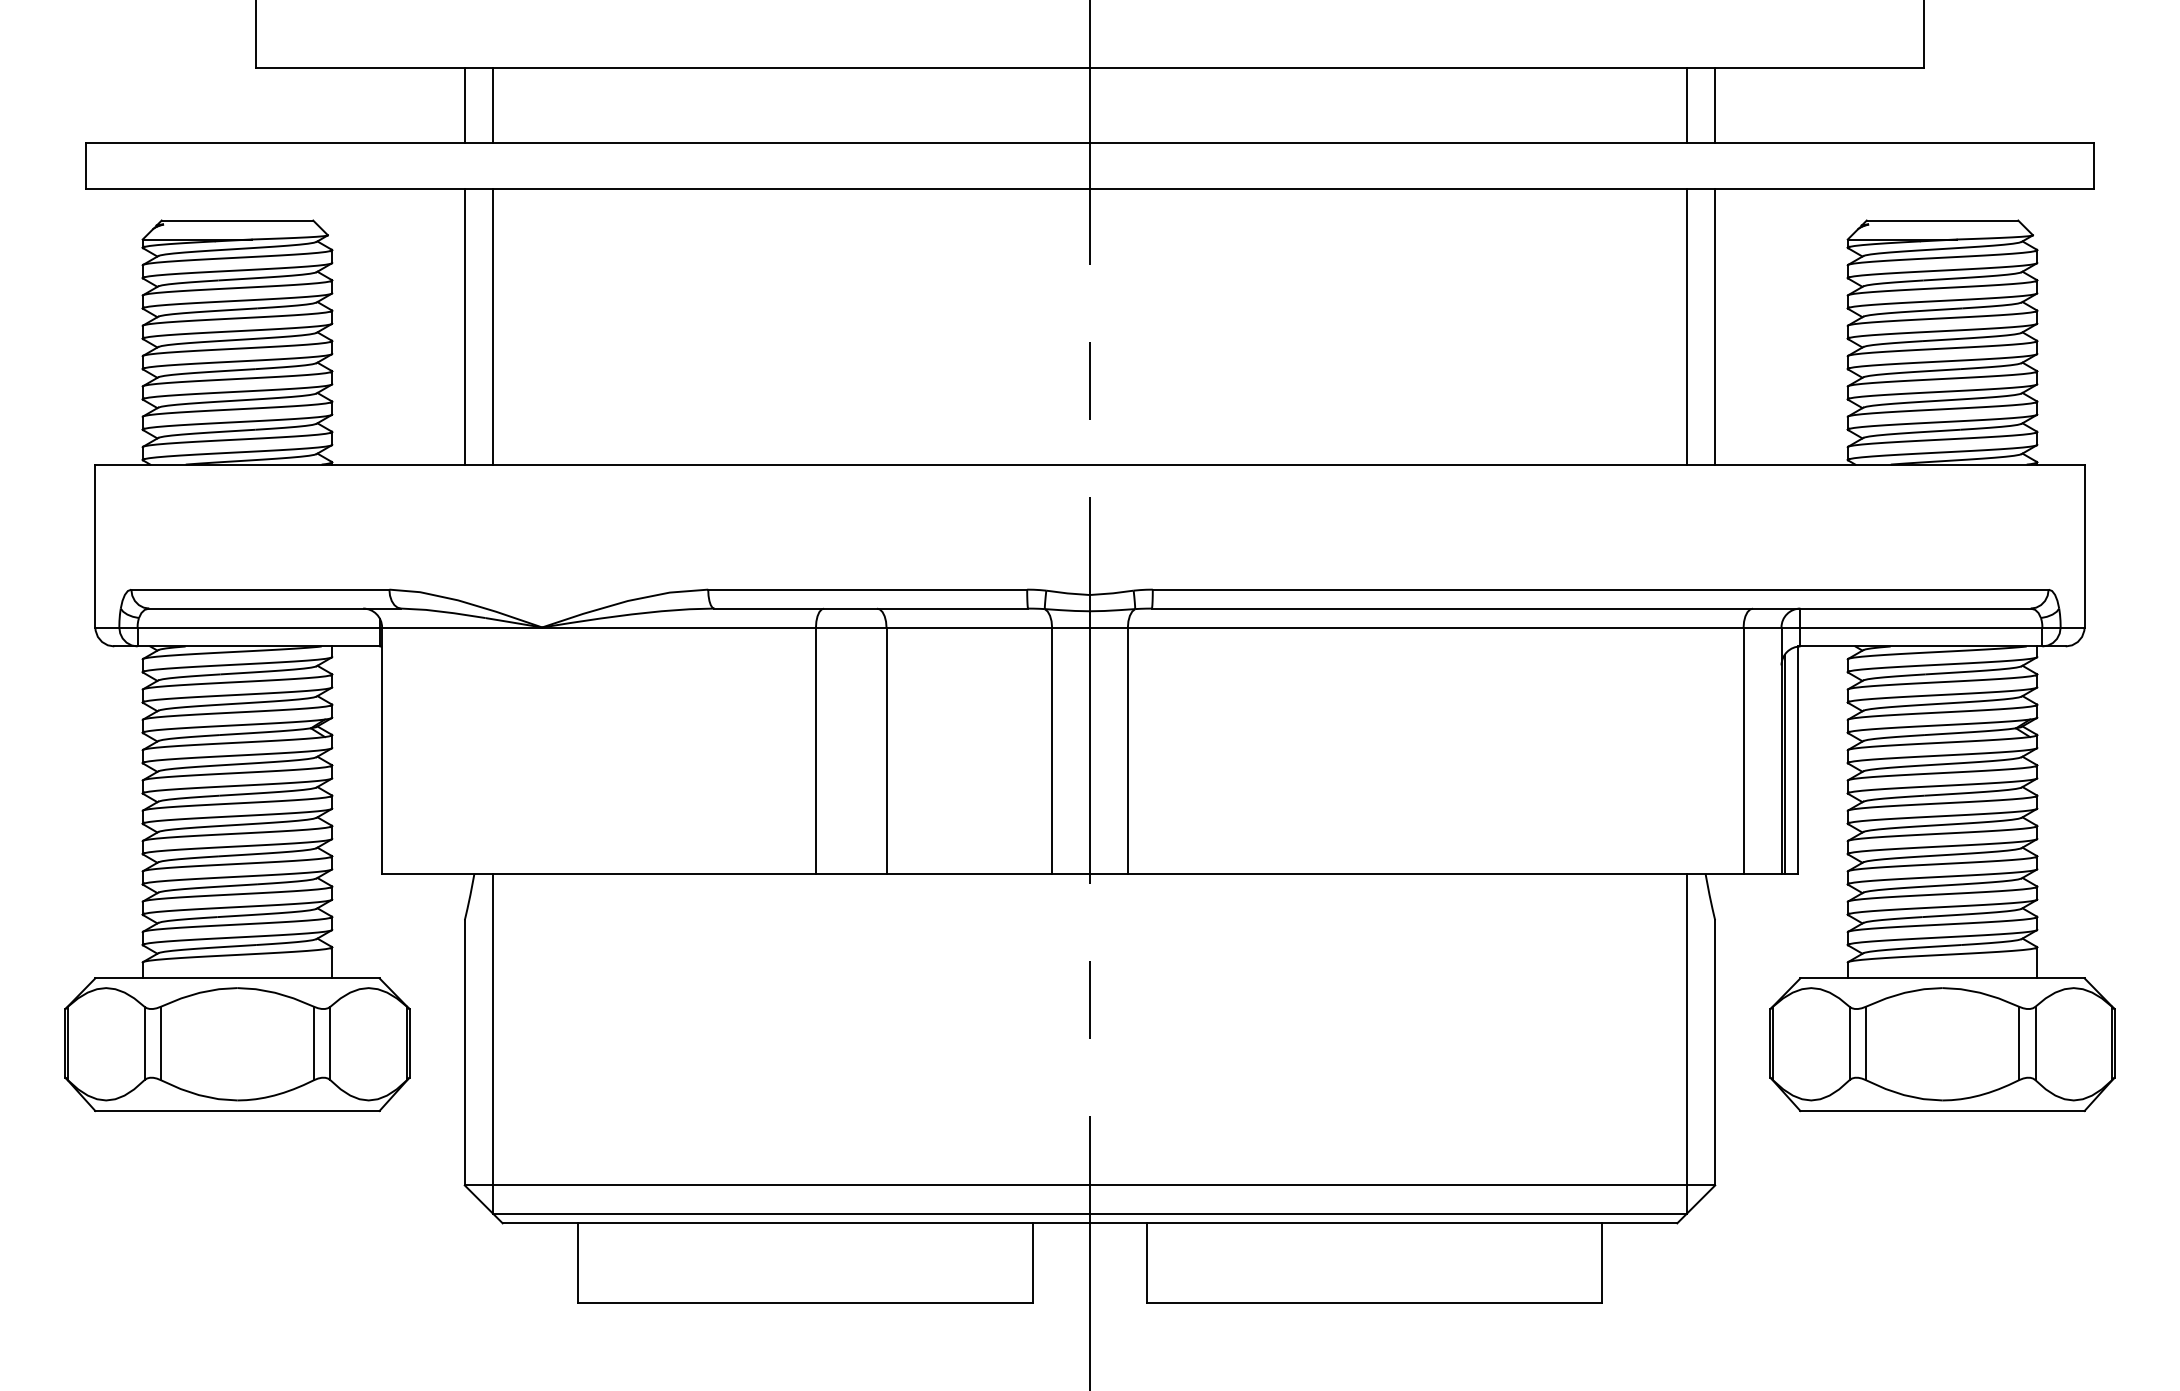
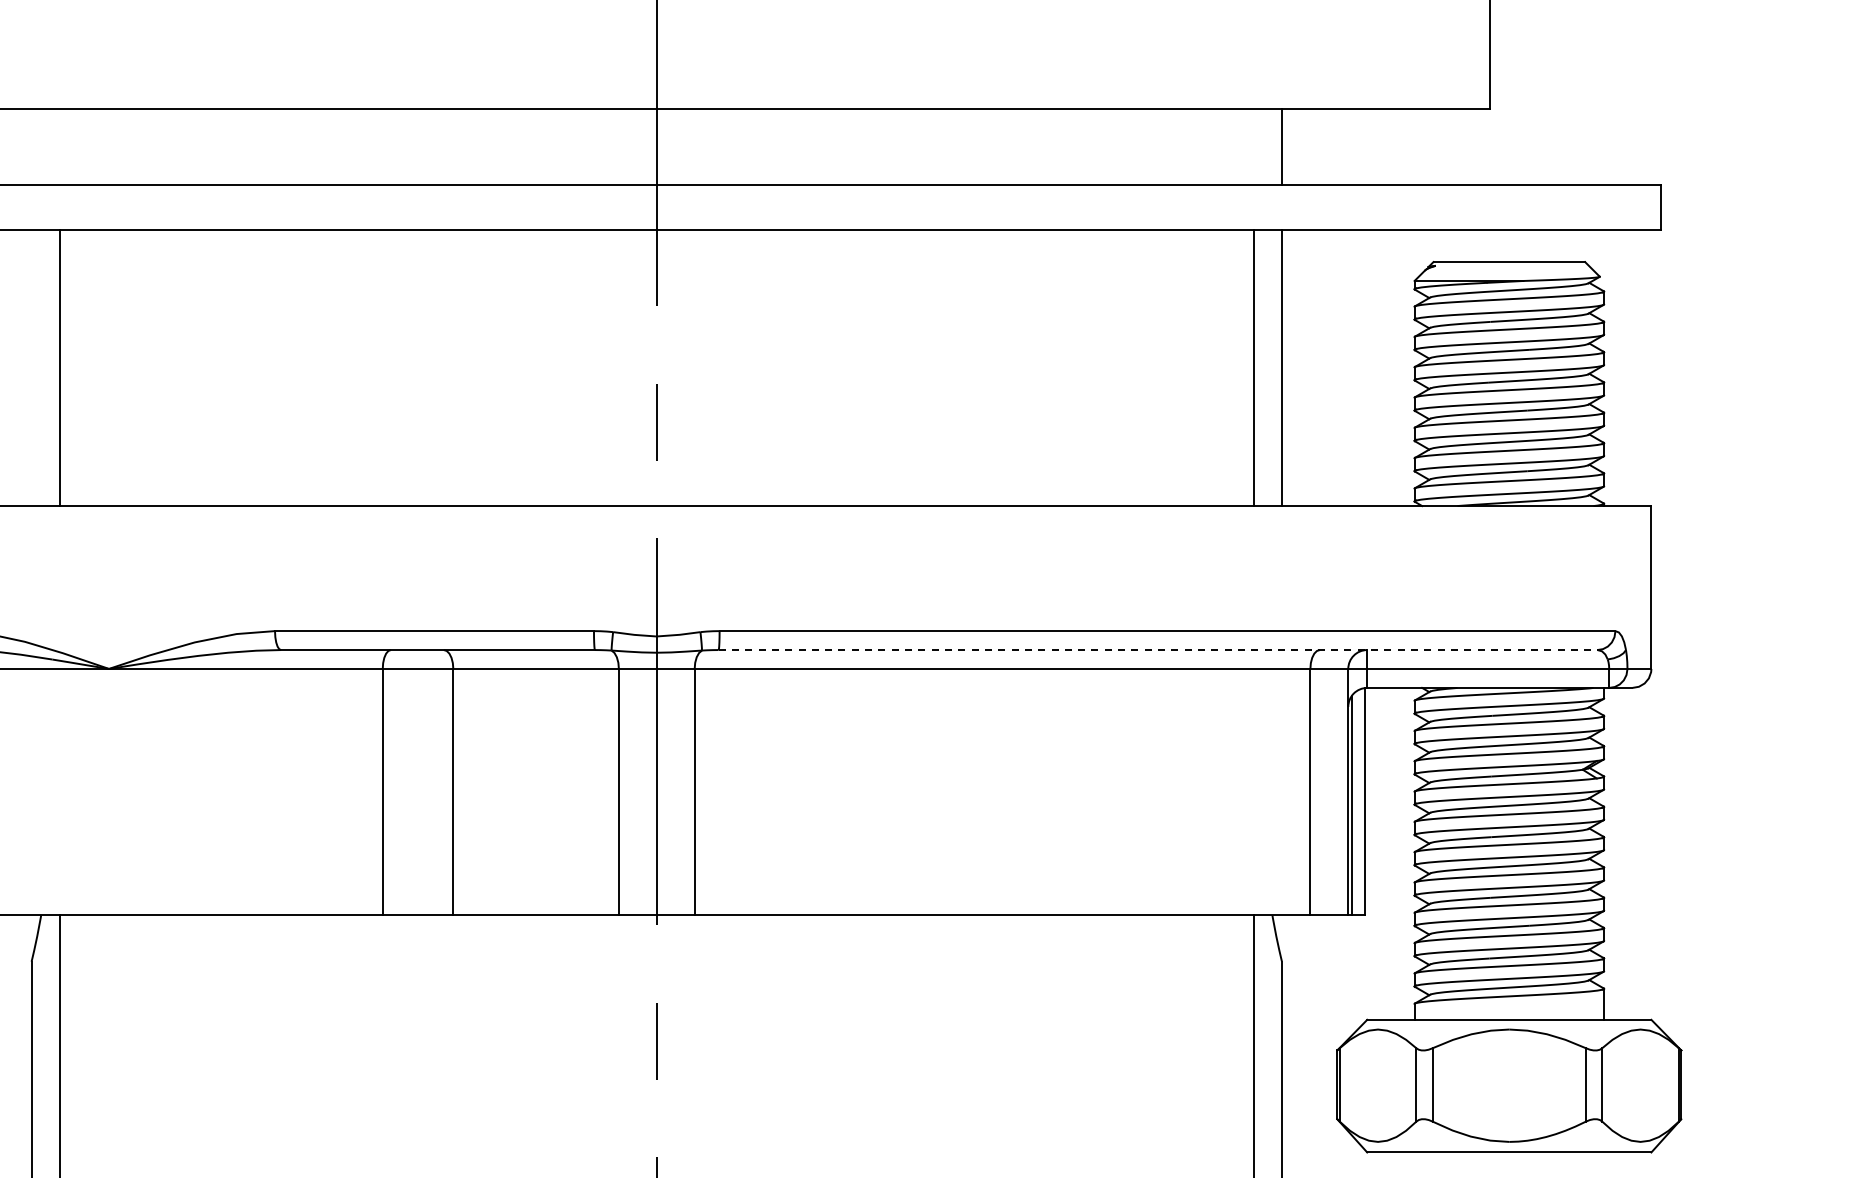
line: (464, 105) -> (31, 146), removed
line: (493, 105) -> (60, 146), removed
line: (1686, 105) -> (1253, 146), removed
line: (464, 326) -> (31, 367), removed
line: (1591, 608) -> (1158, 649), solid -> dashed

